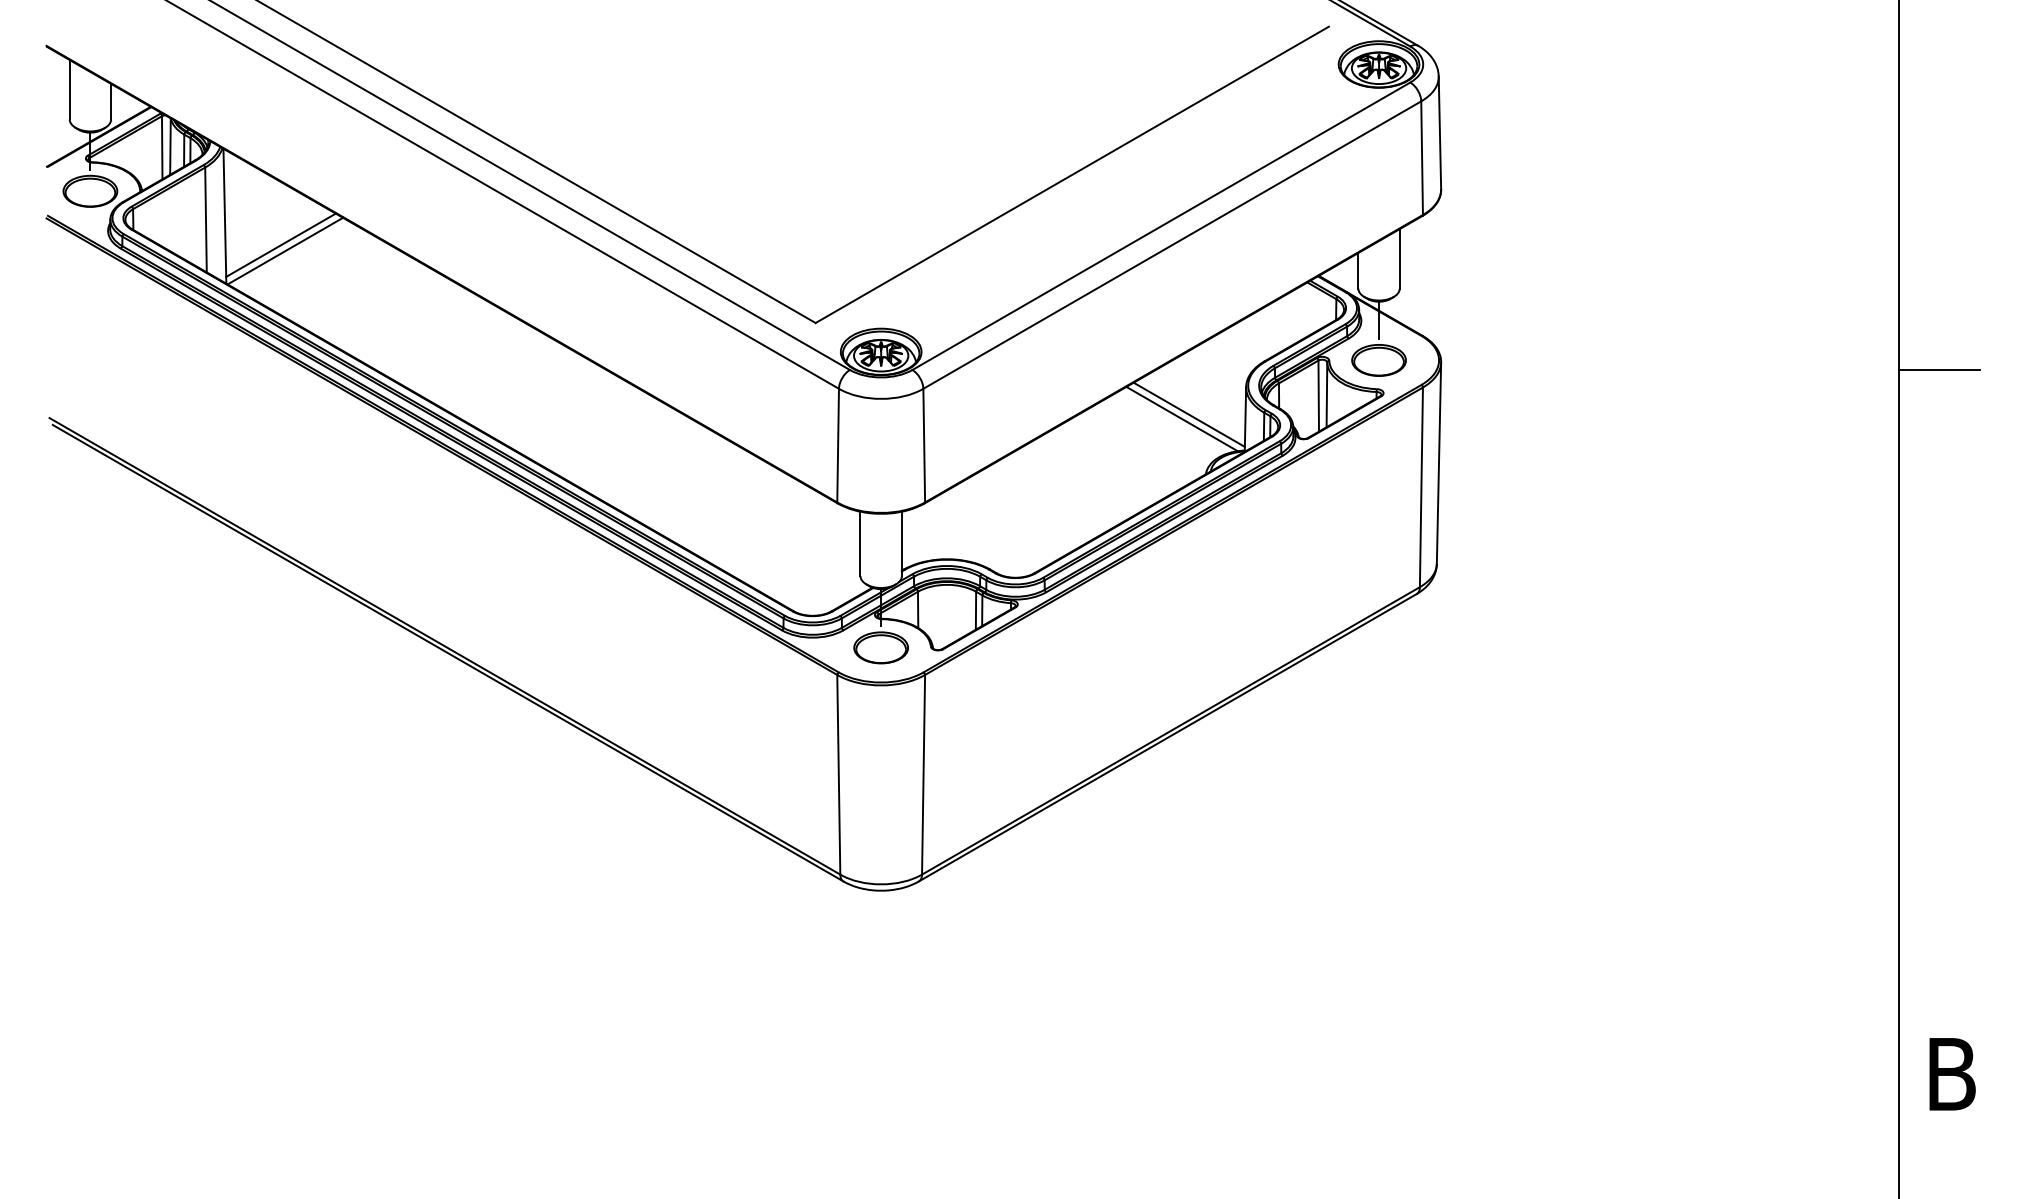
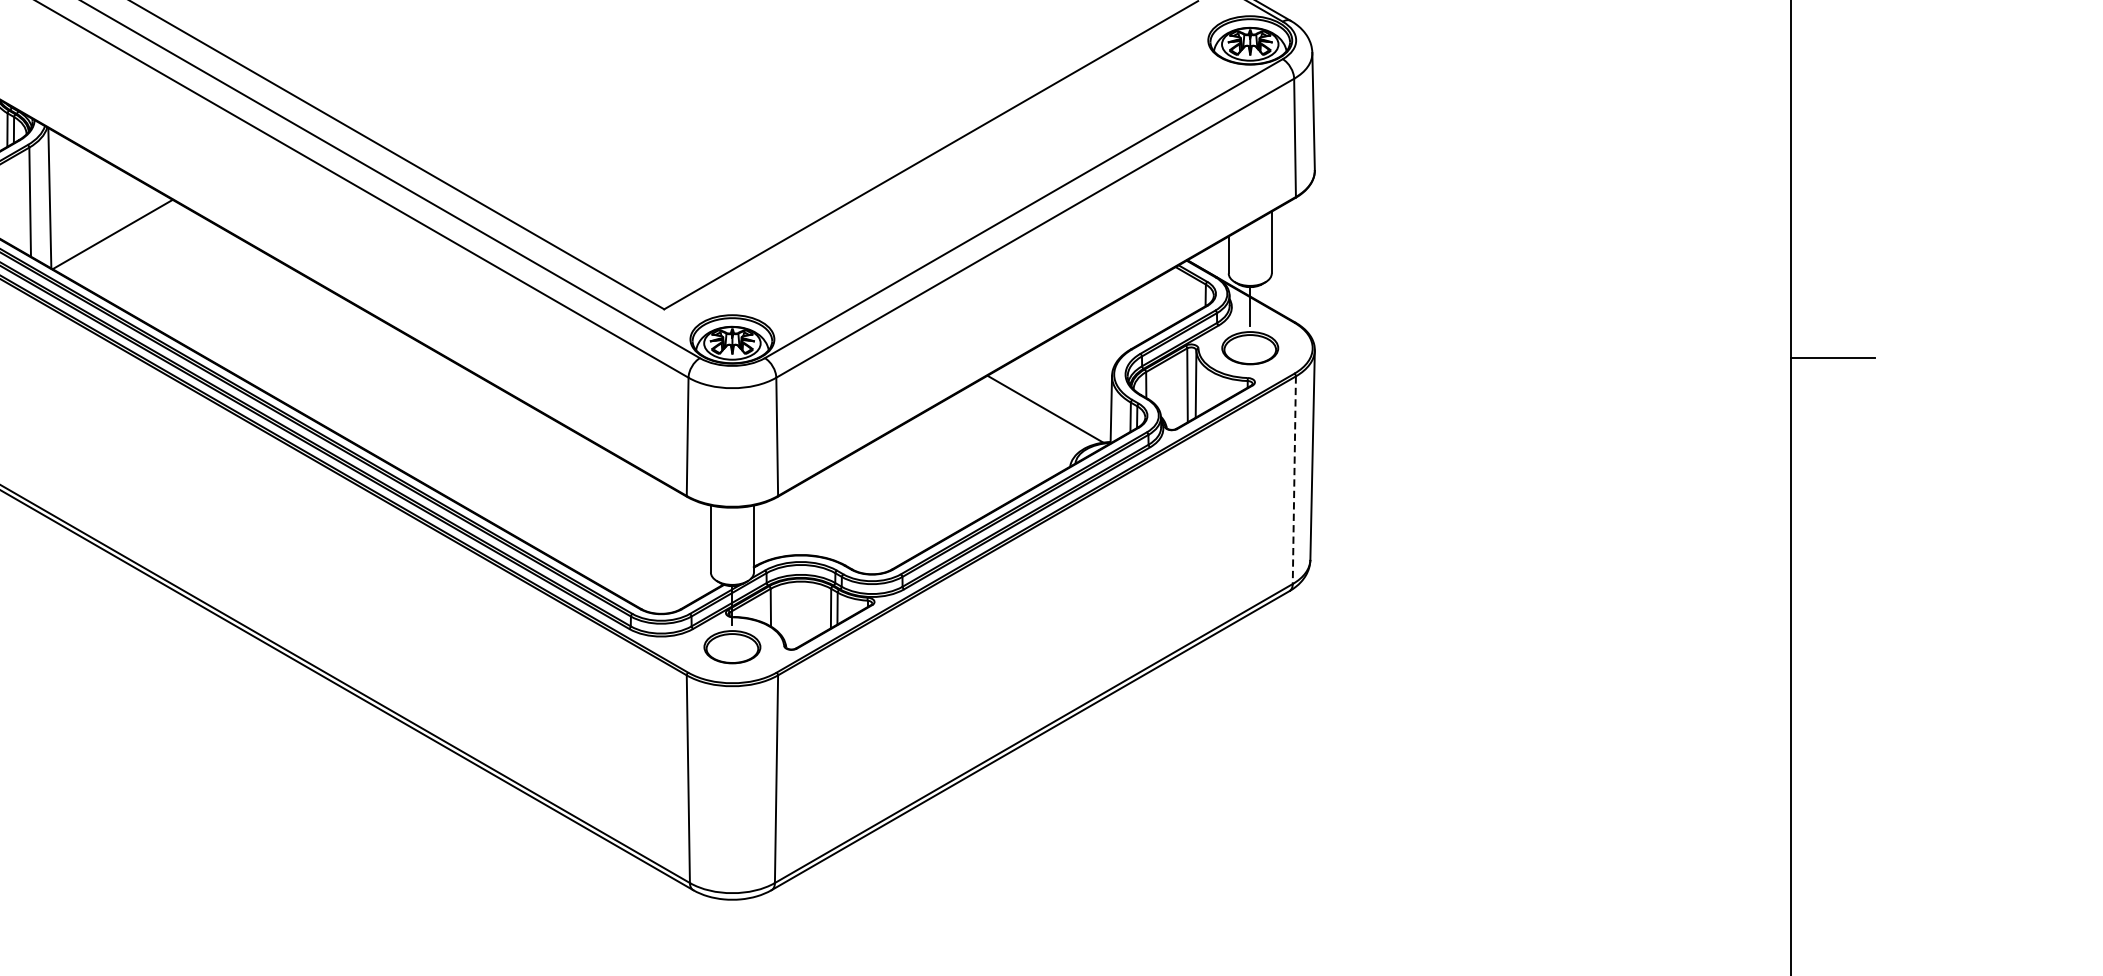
line: (280, 244) -> (107, 227), removed
line: (1188, 414) -> (1052, 404), removed
line: (1421, 487) -> (1294, 480), solid -> dashed

